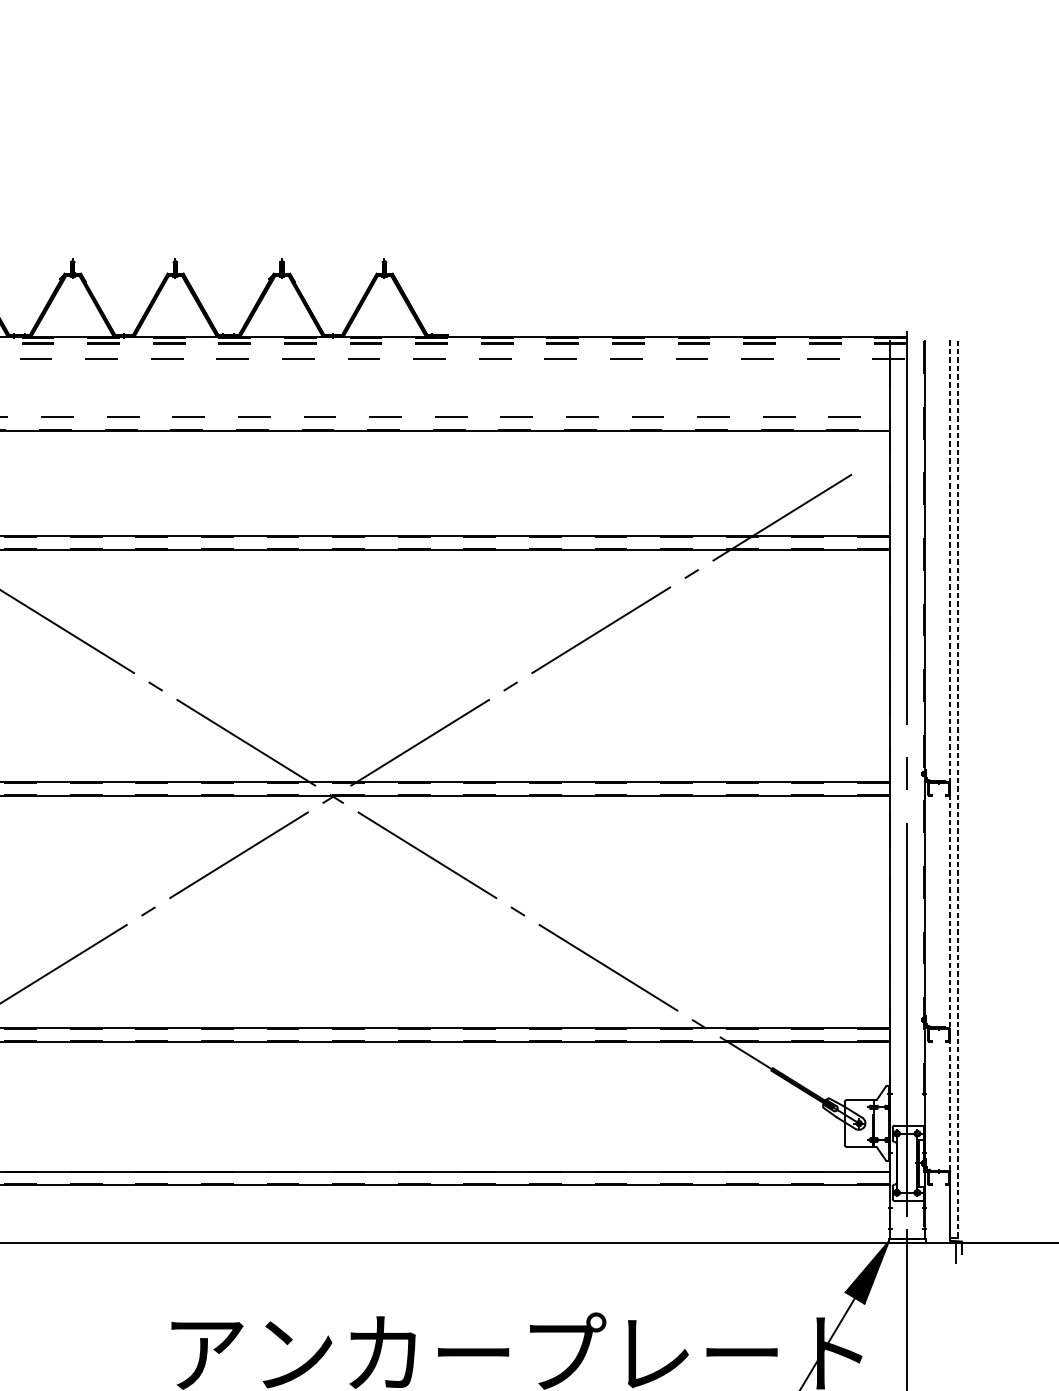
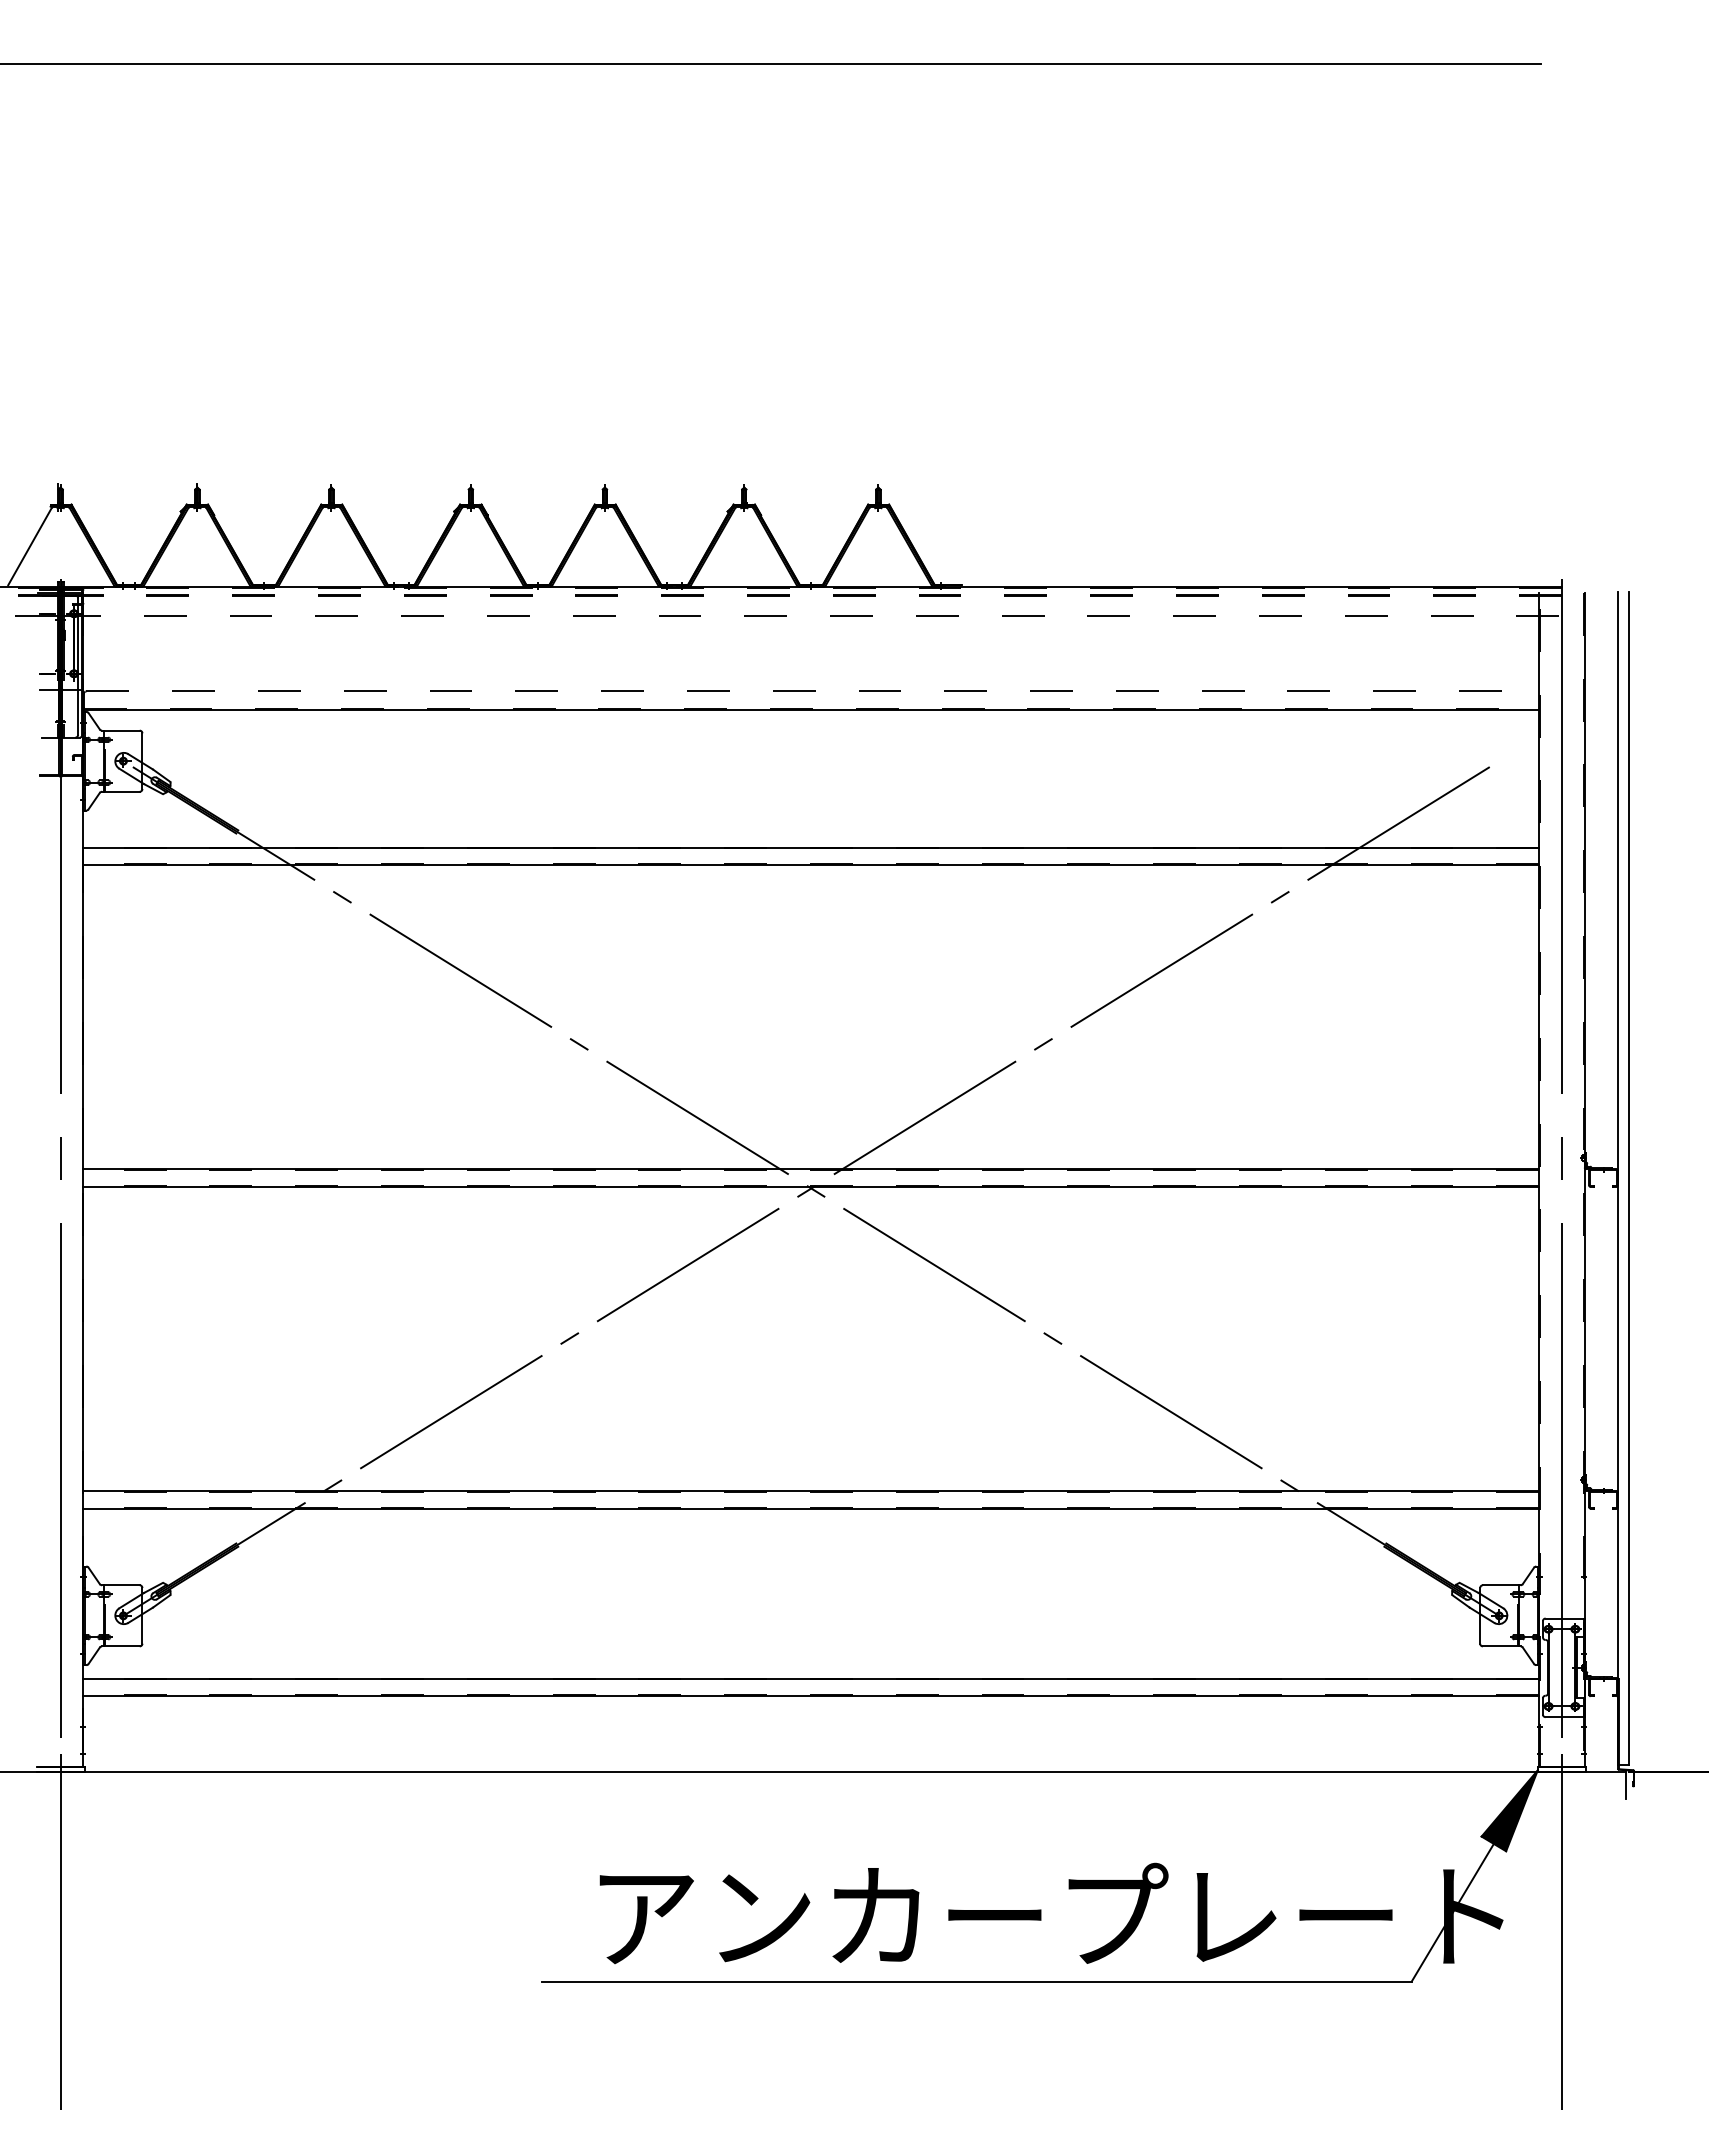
line: (949, 789) -> (1617, 1178), dashed -> solid
line: (958, 789) -> (1628, 1178), dashed -> solid

